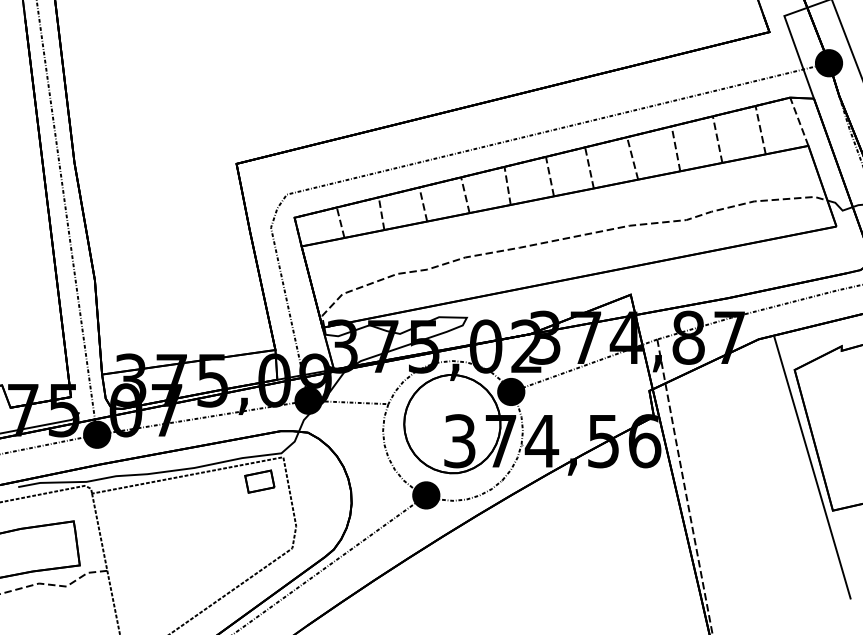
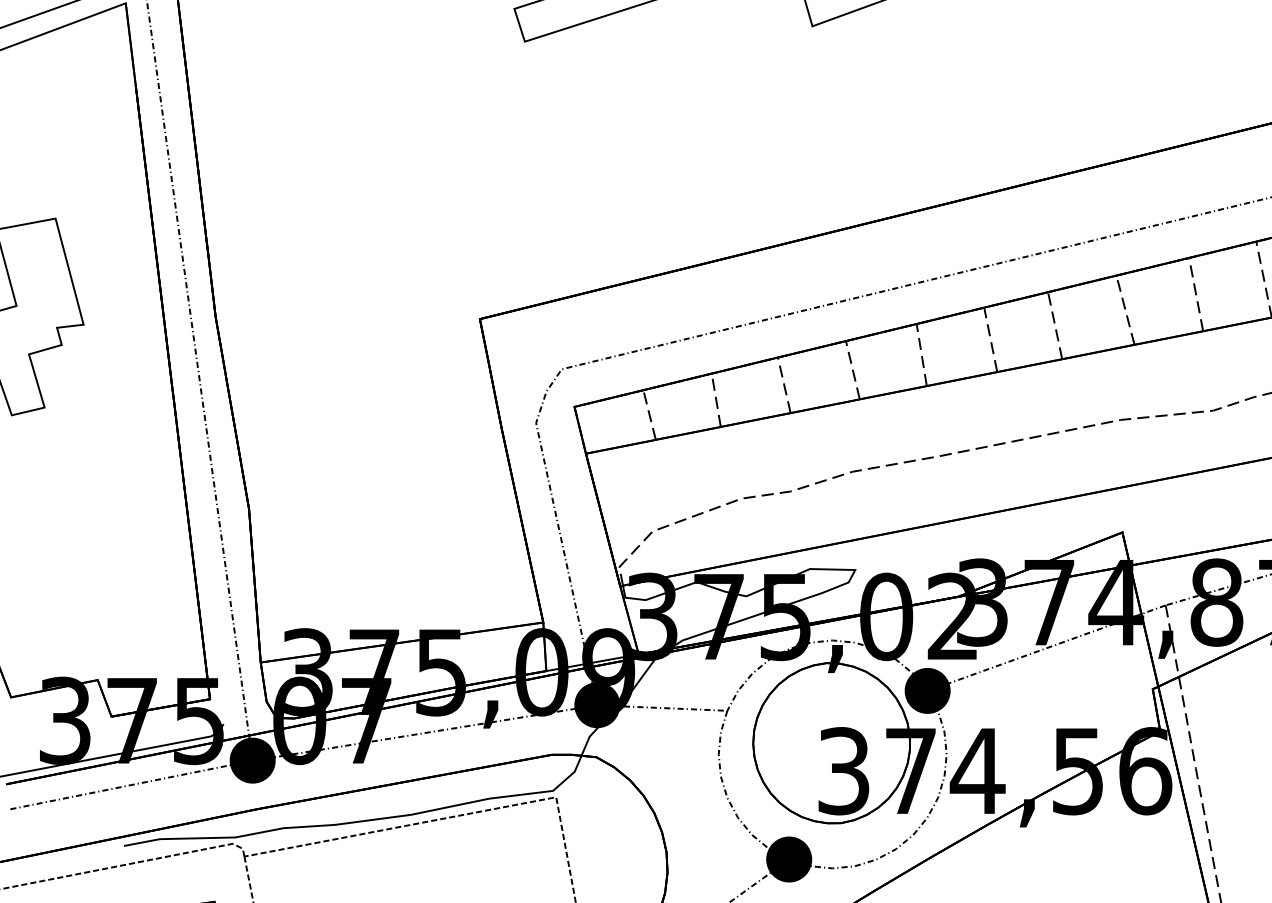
part: (259, 481) -> (517, 836), removed

